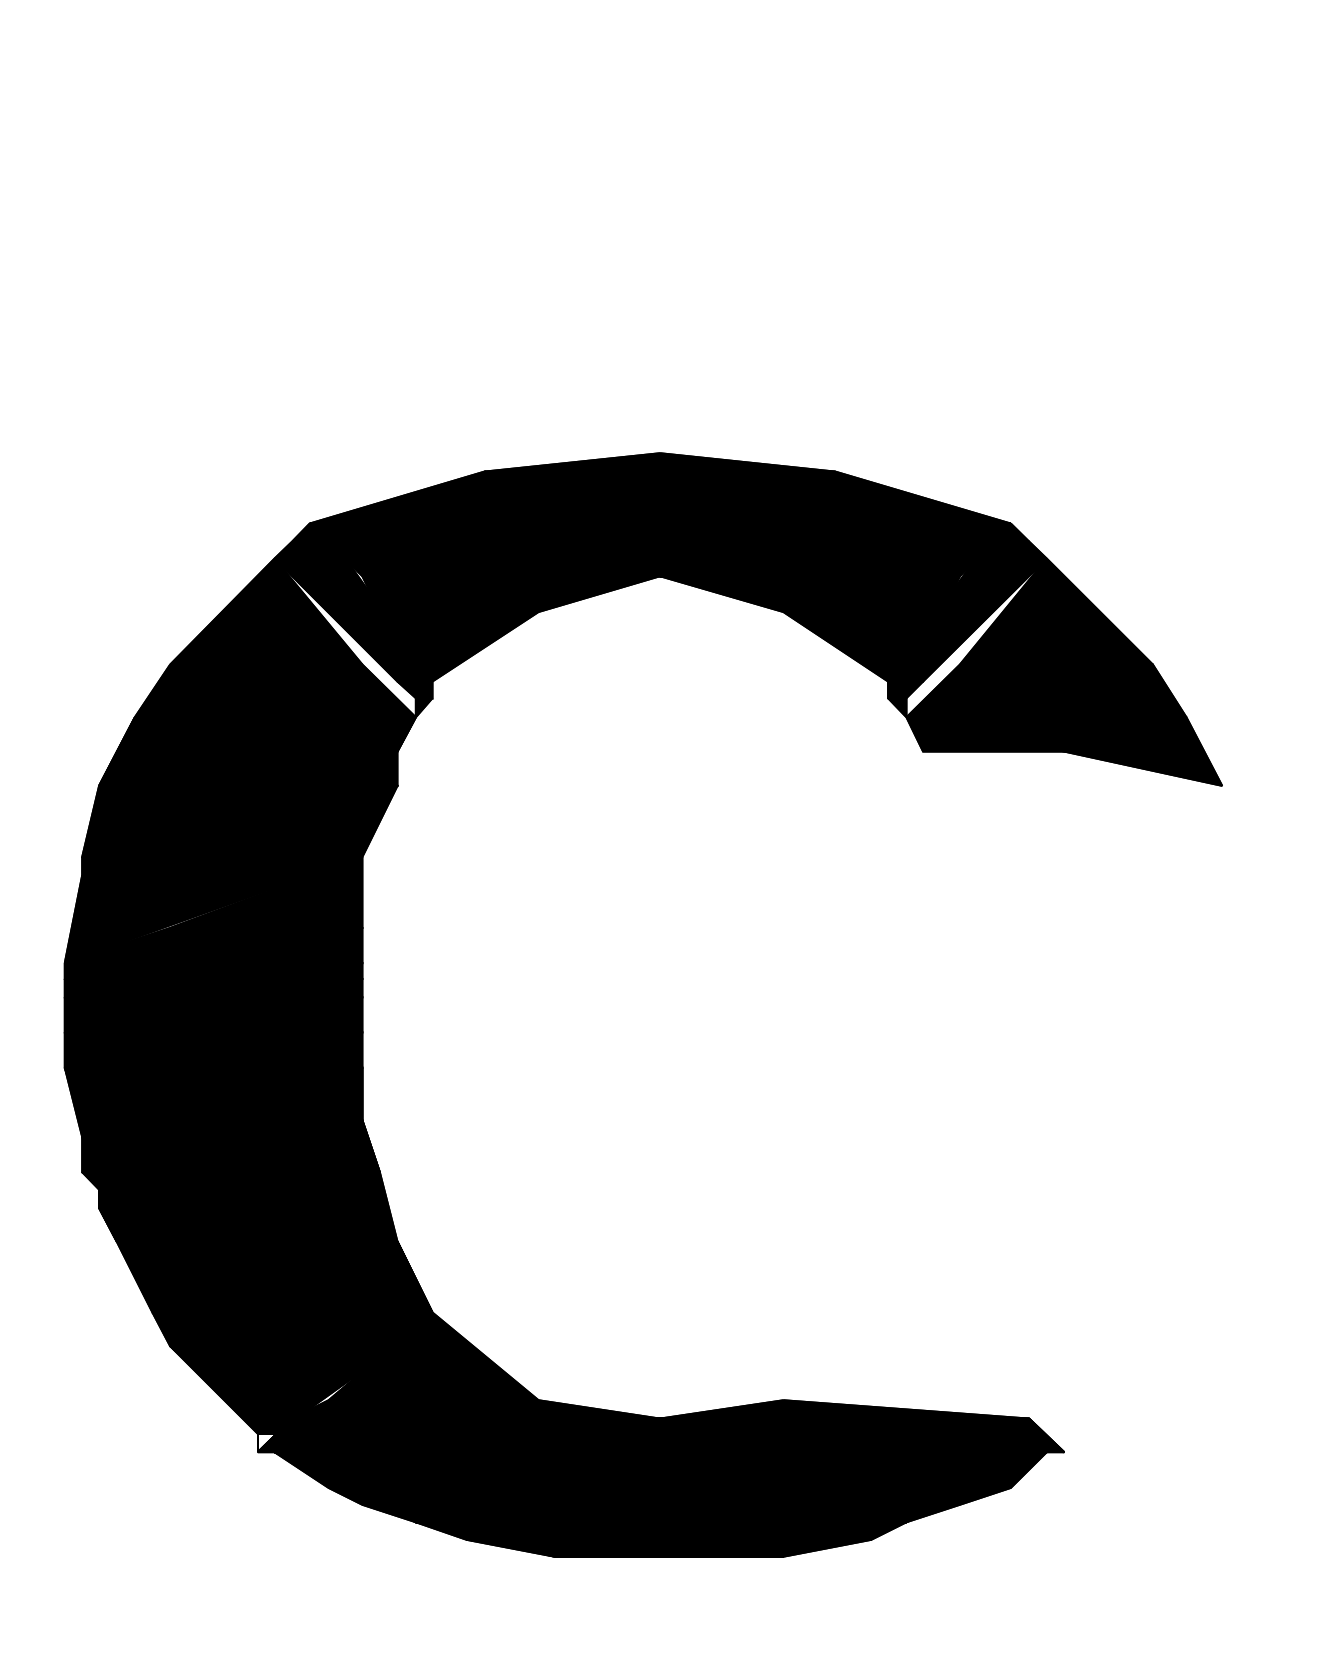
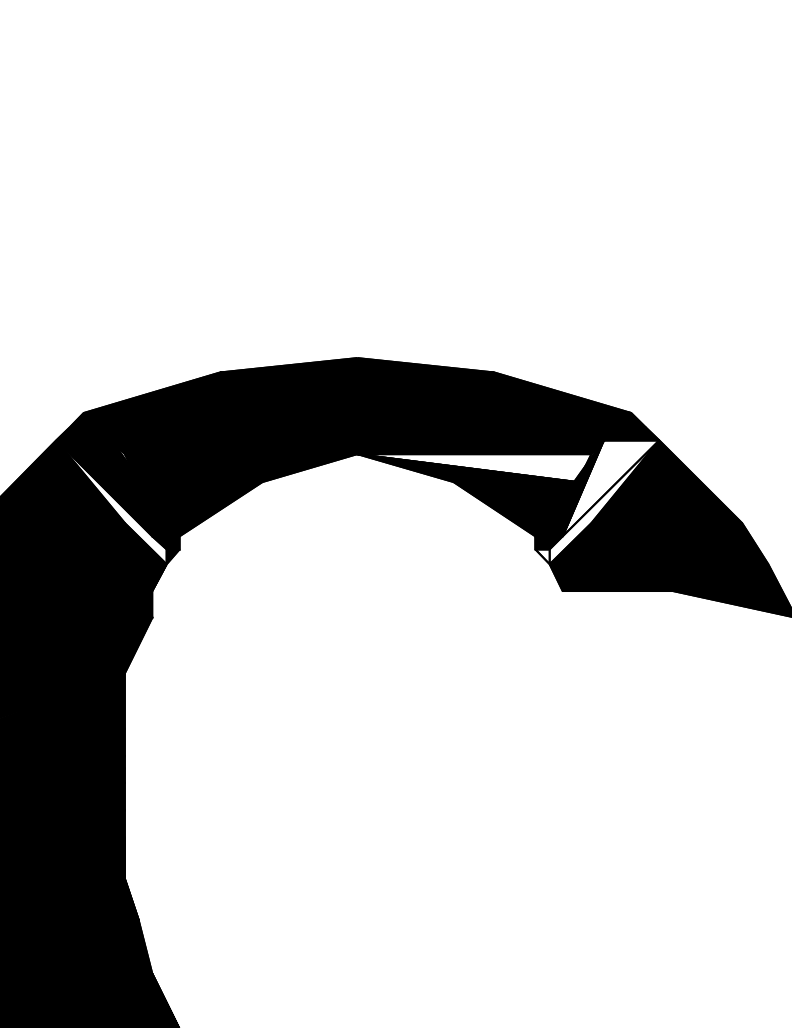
fill: (809, 594) -> (473, 468), removed
fill: (984, 619) -> (610, 487), removed
fill: (897, 707) -> (542, 556), removed

